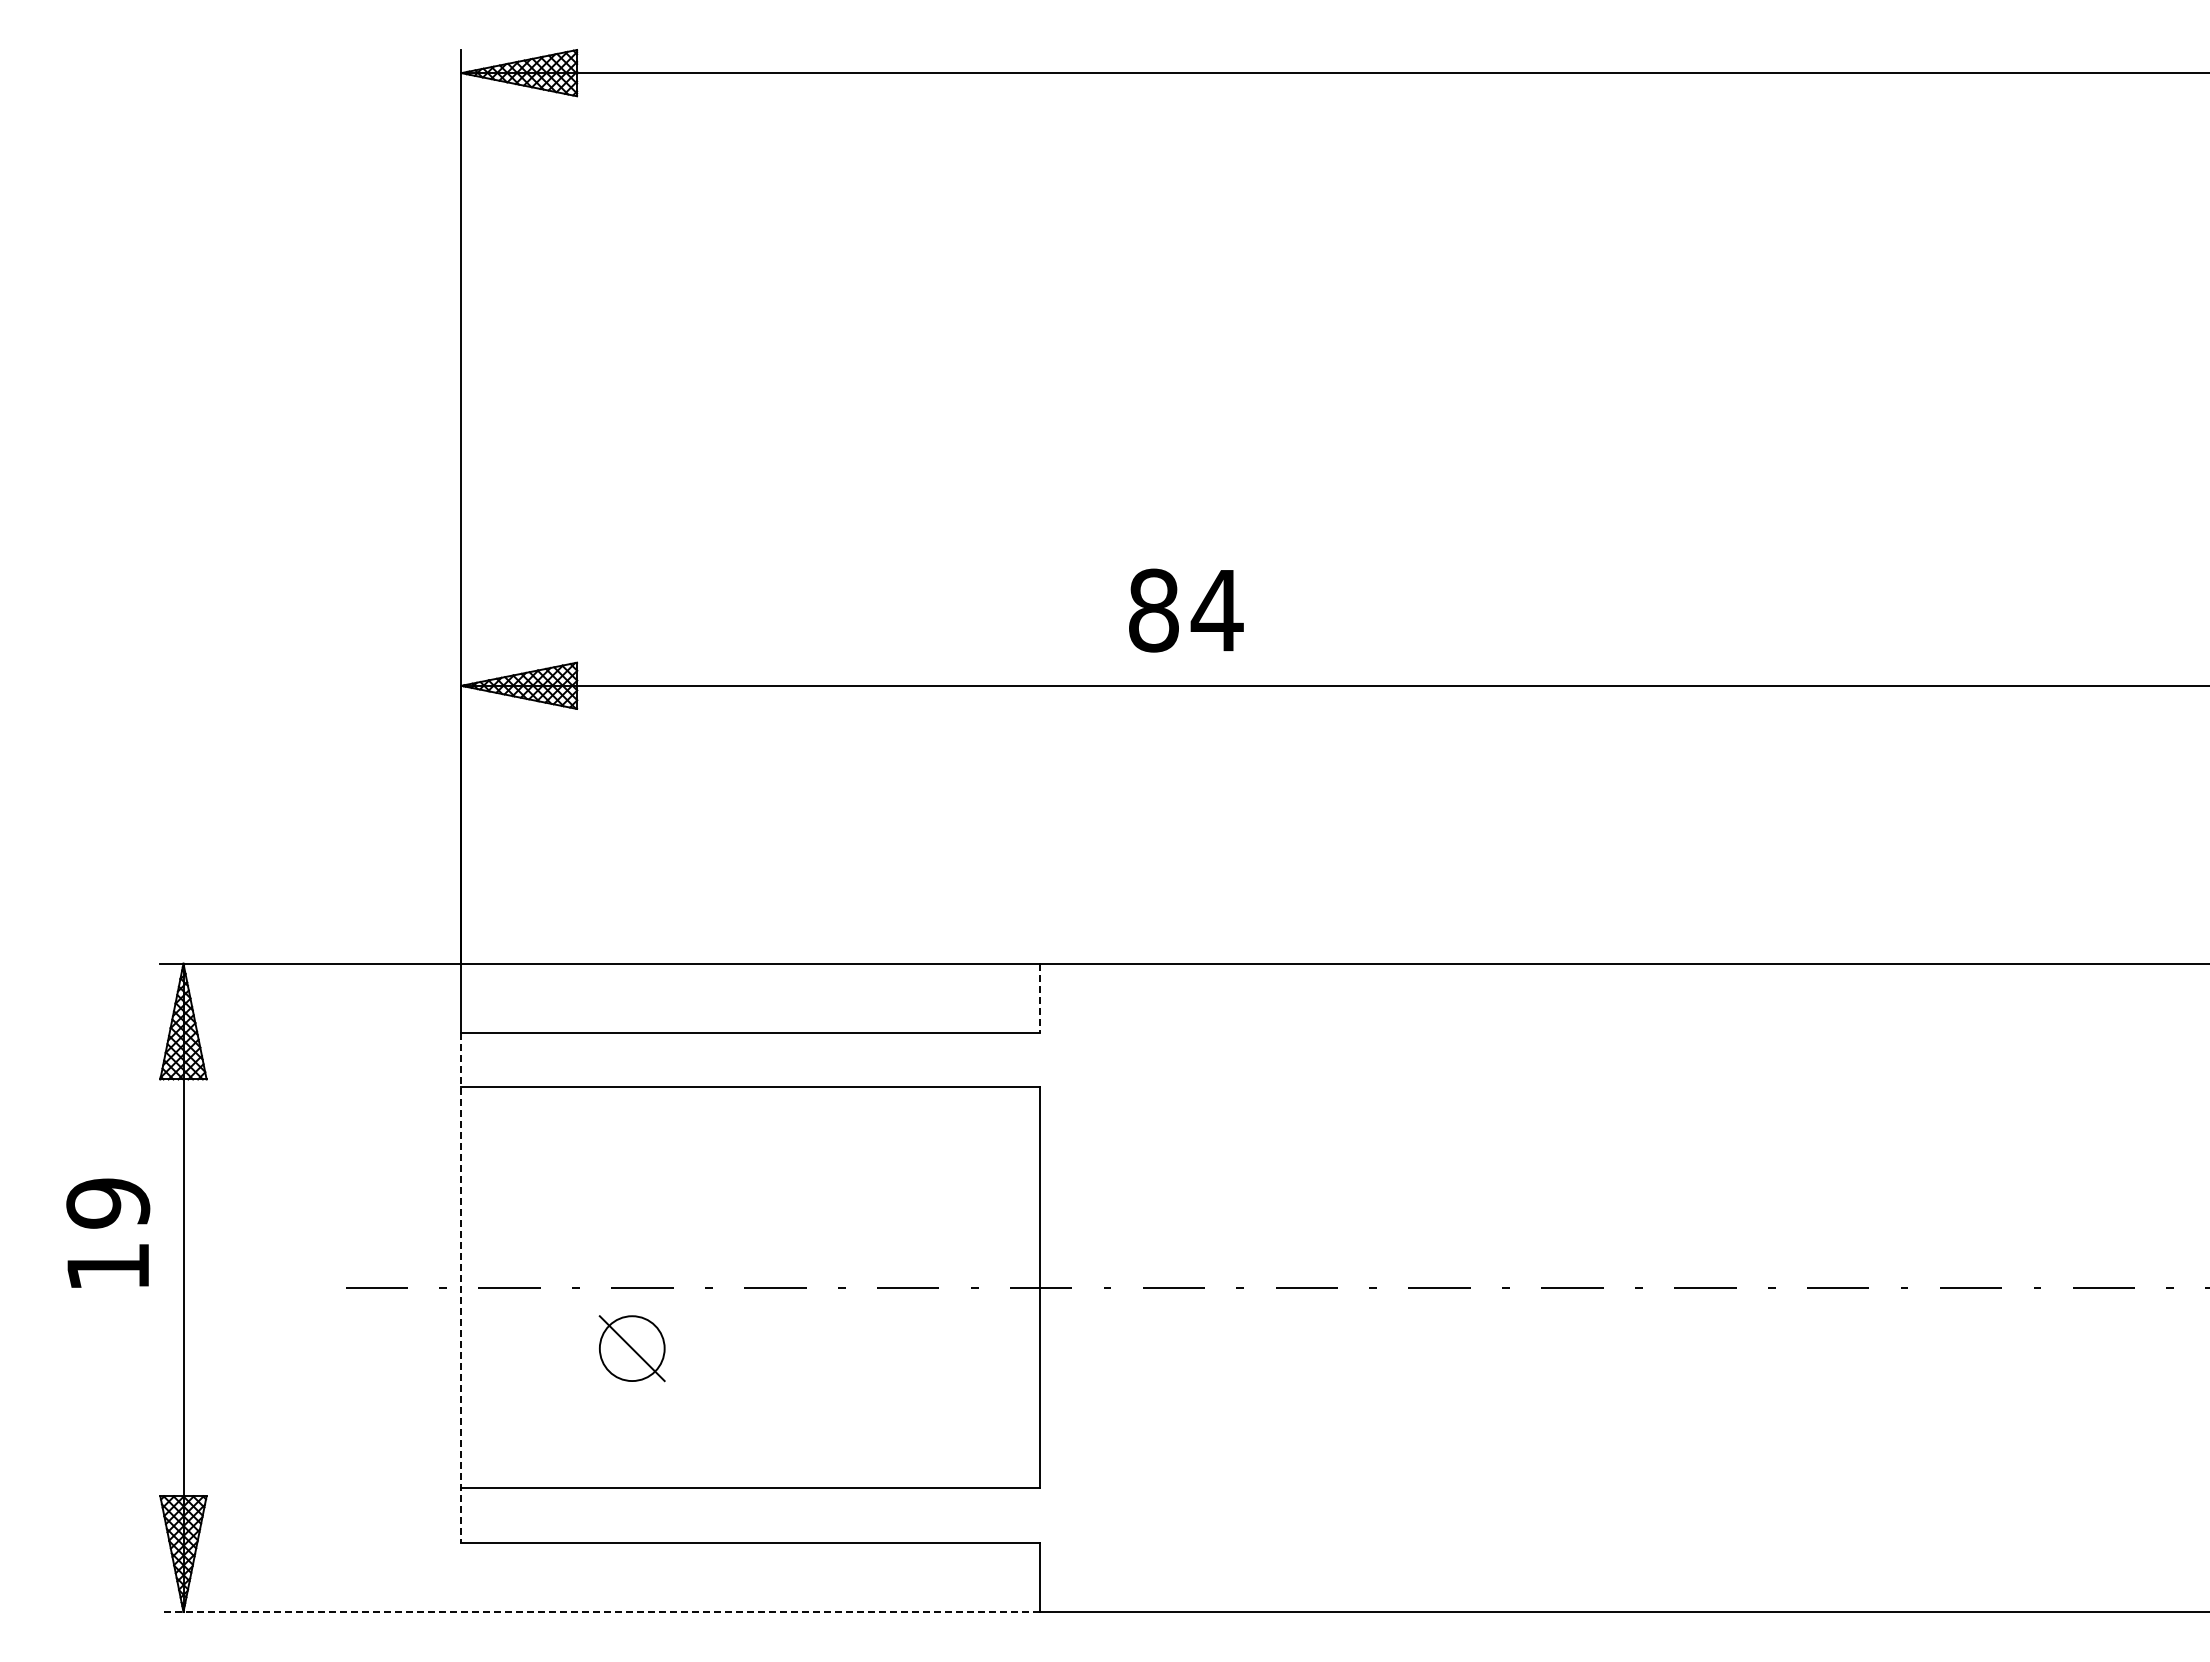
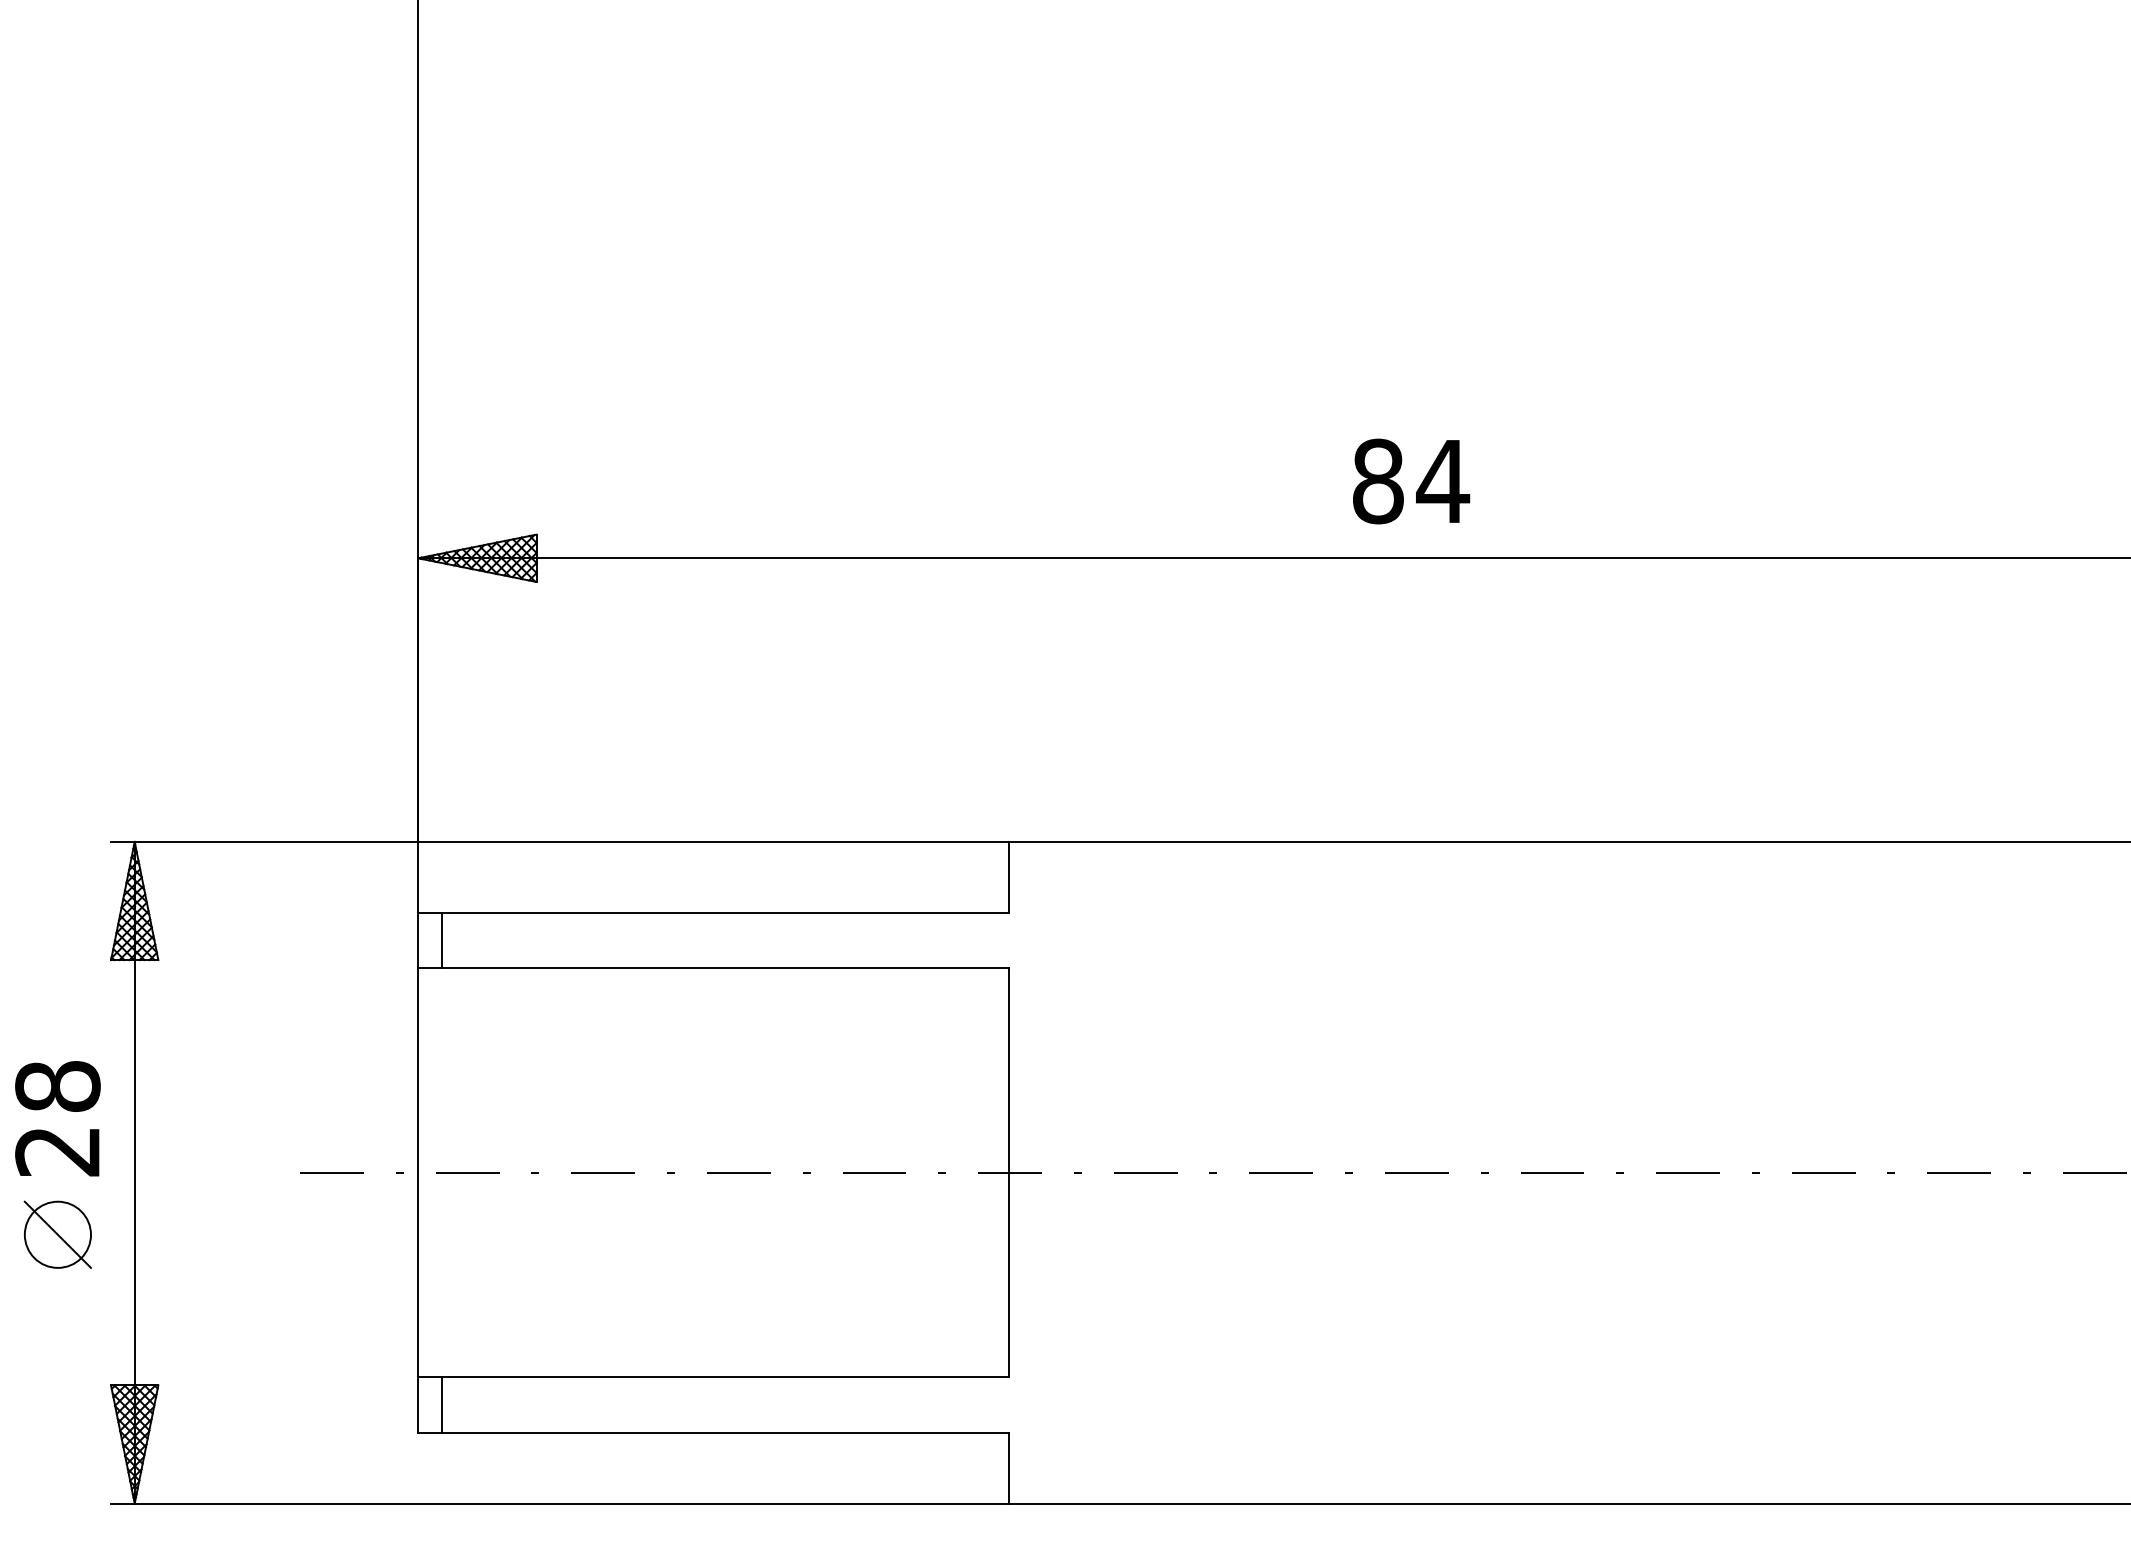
text: (1186, 610) -> (1411, 481), moved
line: (1040, 998) -> (1009, 877), dashed -> solid
line: (484, 1060) -> (441, 940), added
text: (108, 1234) -> (58, 1118), 19 -> 28
line: (461, 1287) -> (418, 1172), dashed -> solid
part: (631, 1348) -> (57, 1234), moved
line: (484, 1515) -> (441, 1405), added
line: (600, 1612) -> (560, 1504), dashed -> solid

